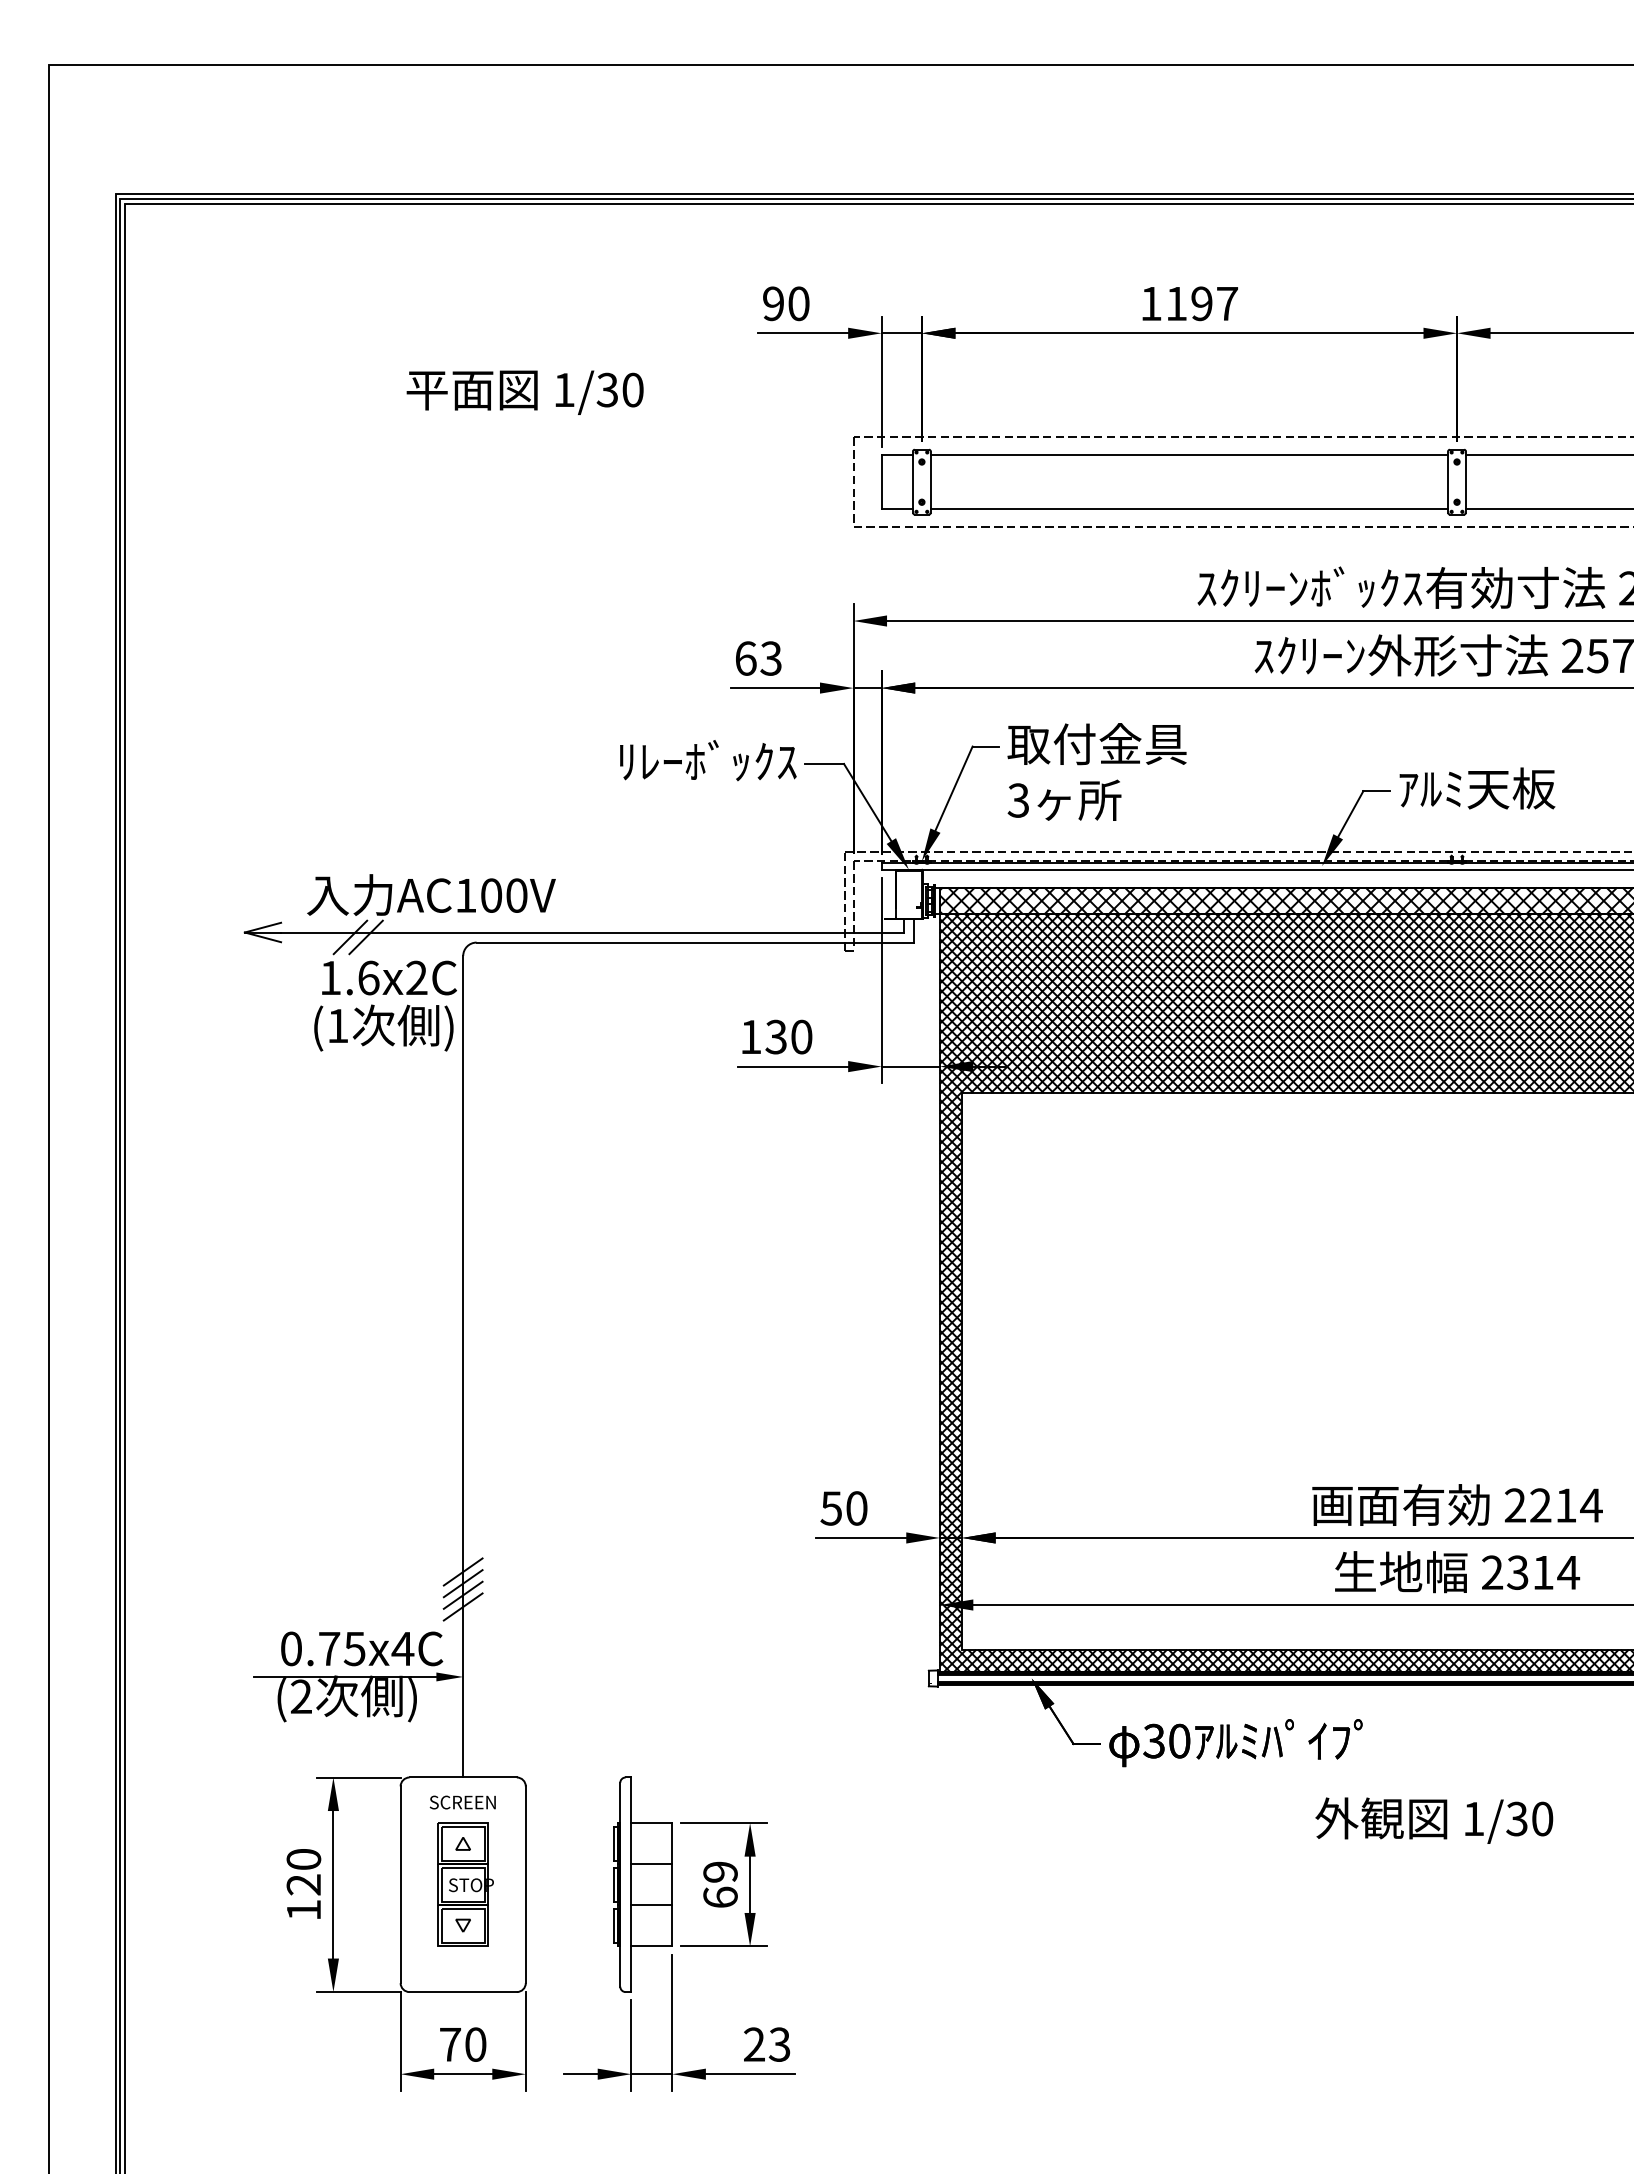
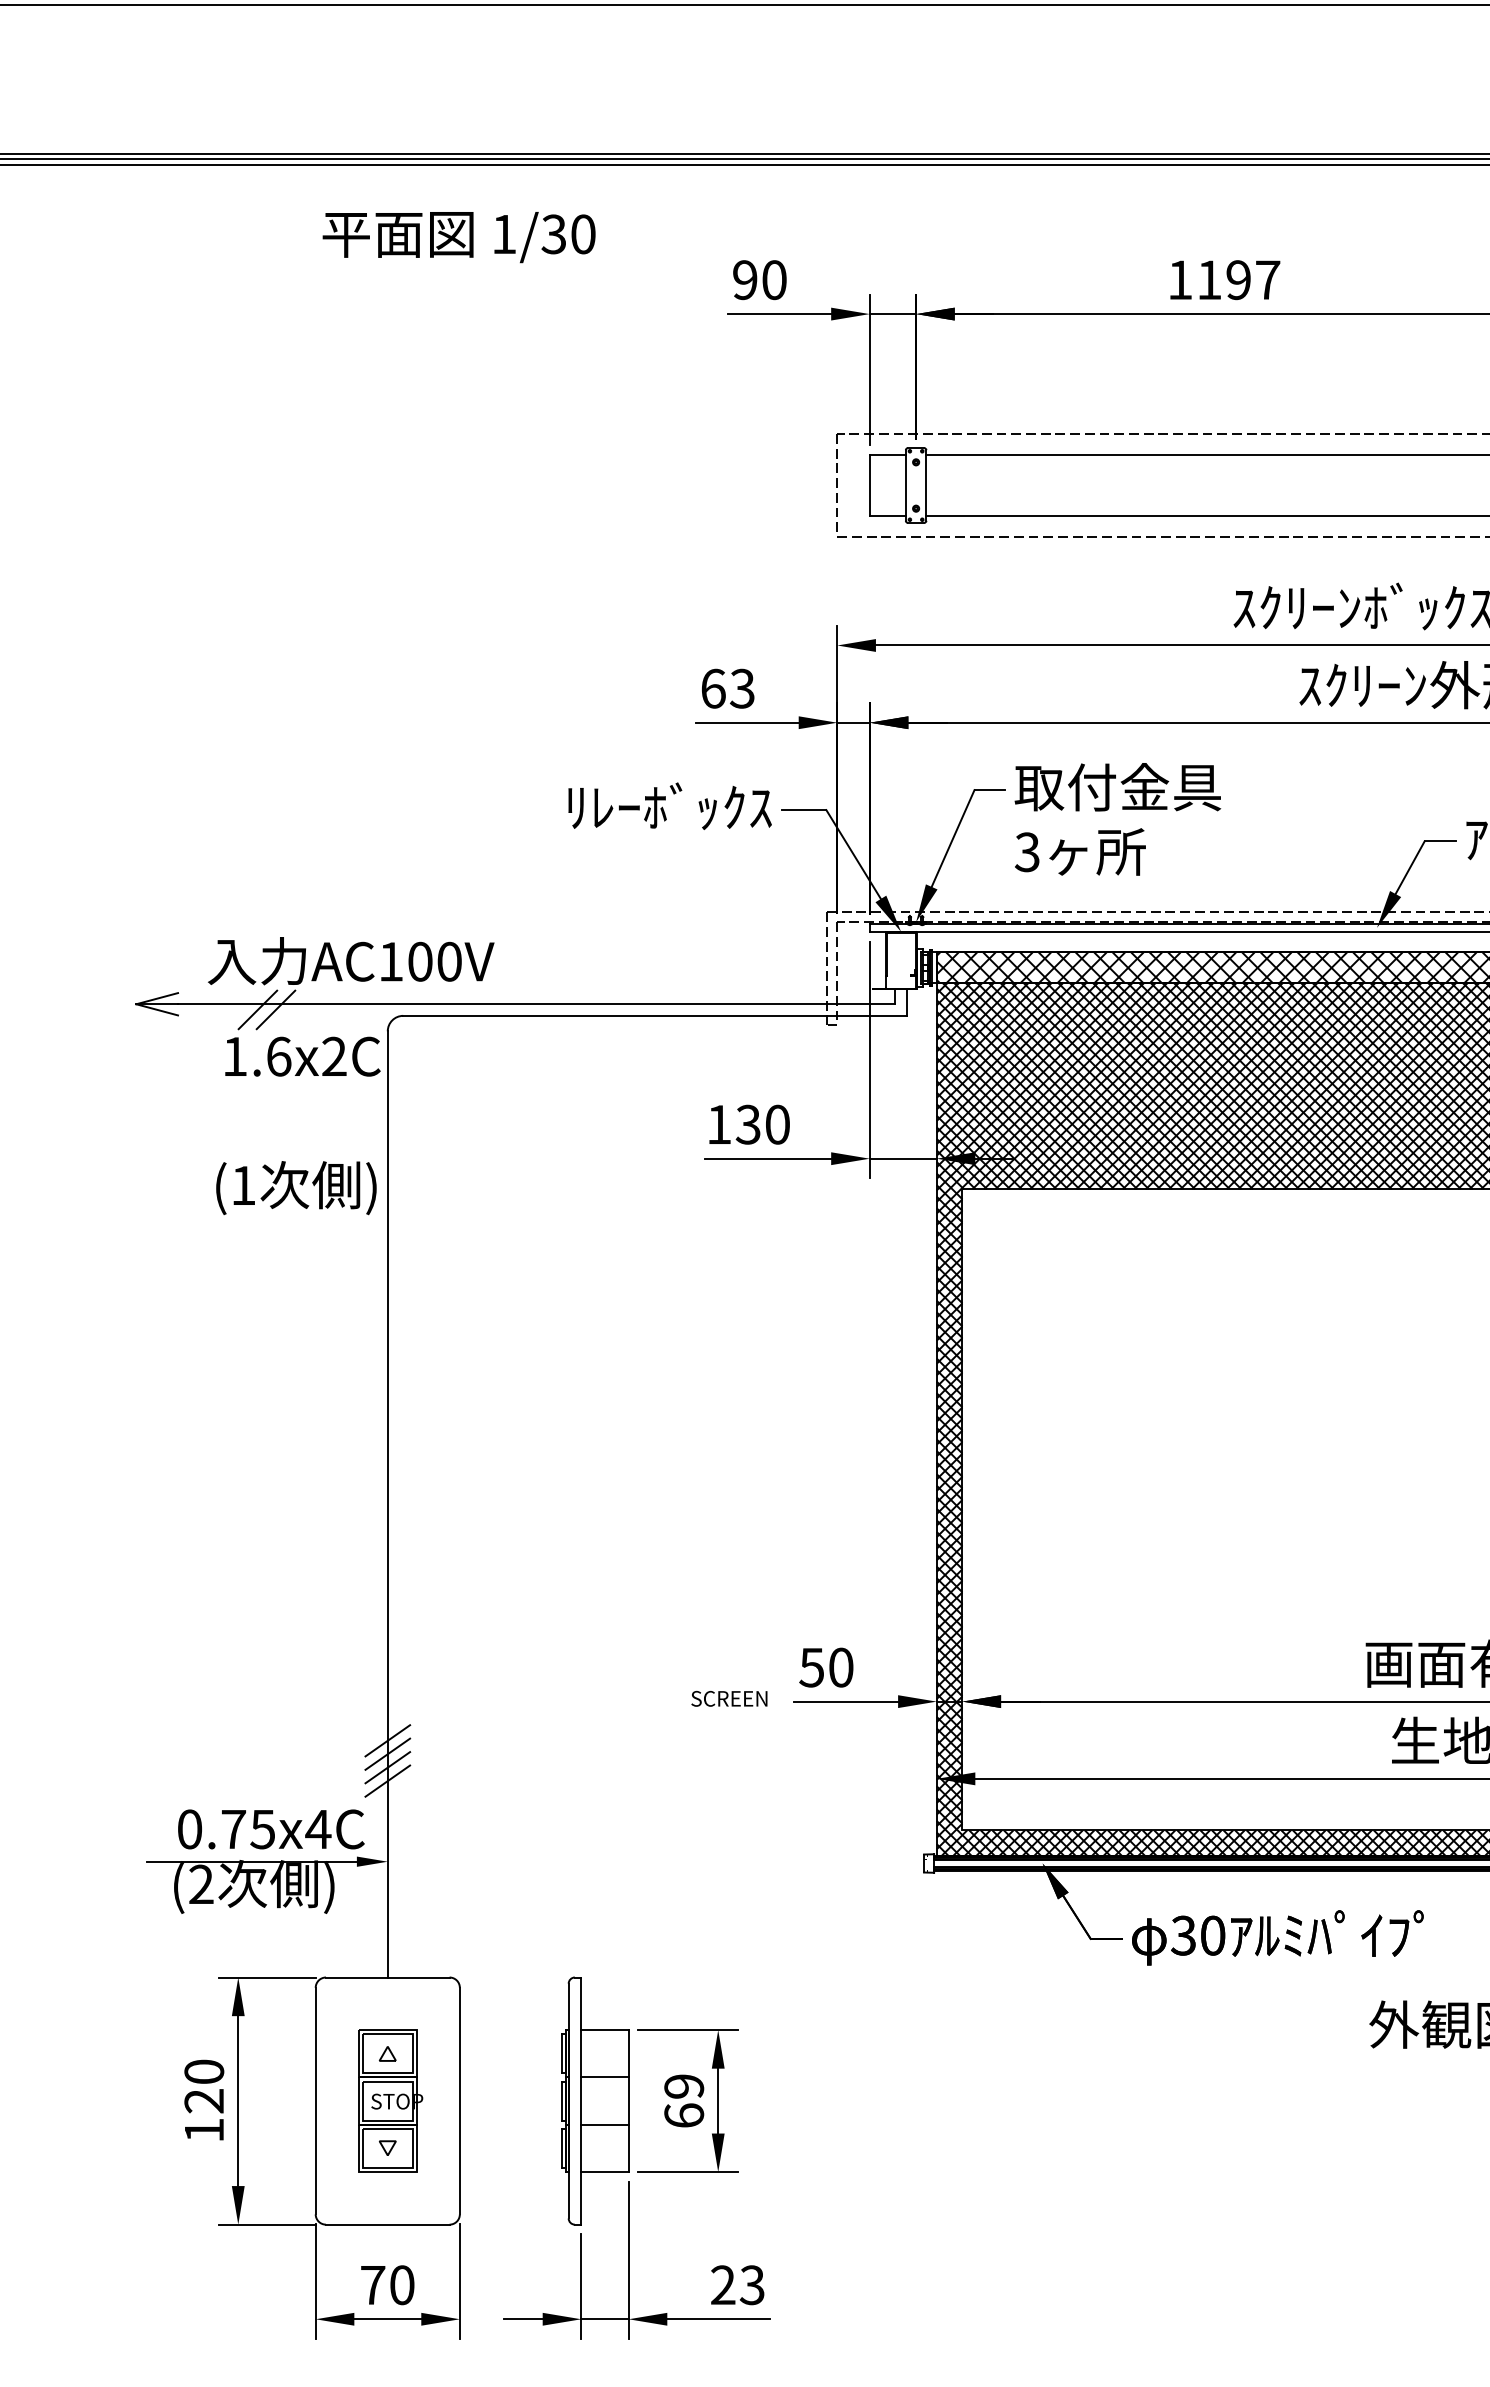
text: (524, 392) -> (458, 237), moved
text: (383, 1027) -> (295, 1187), moved
text: (462, 1802) -> (729, 1698), moved

